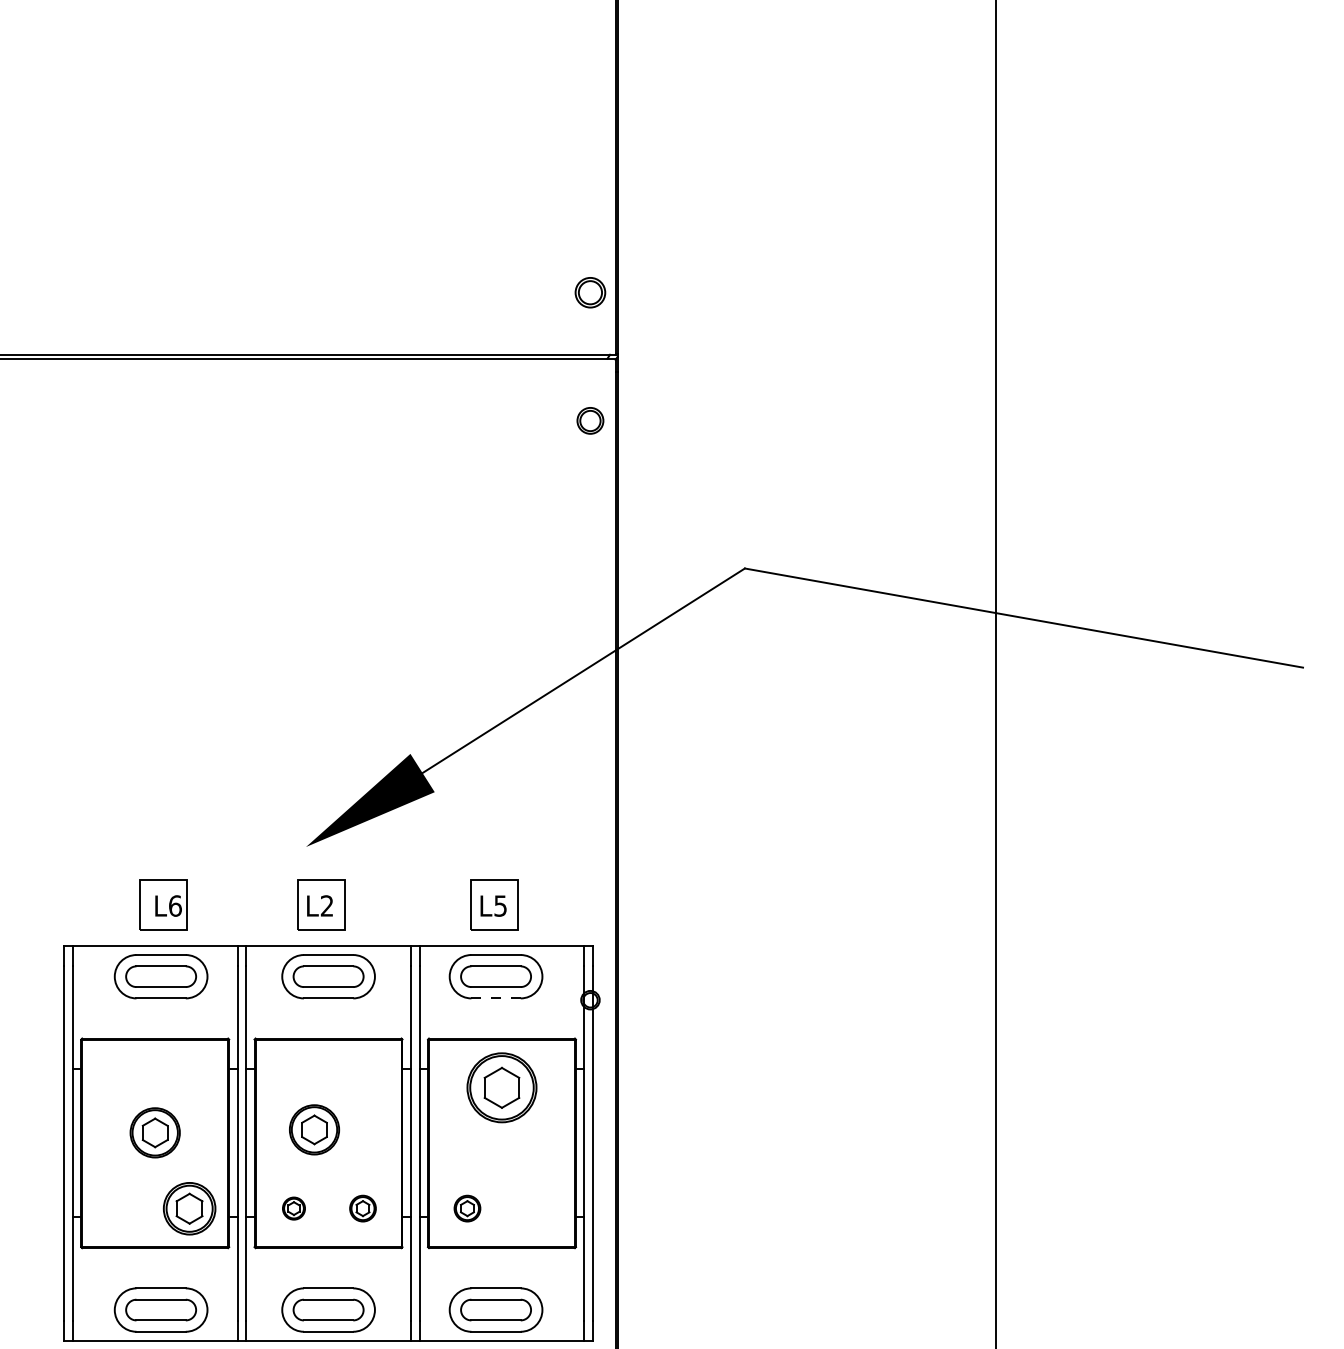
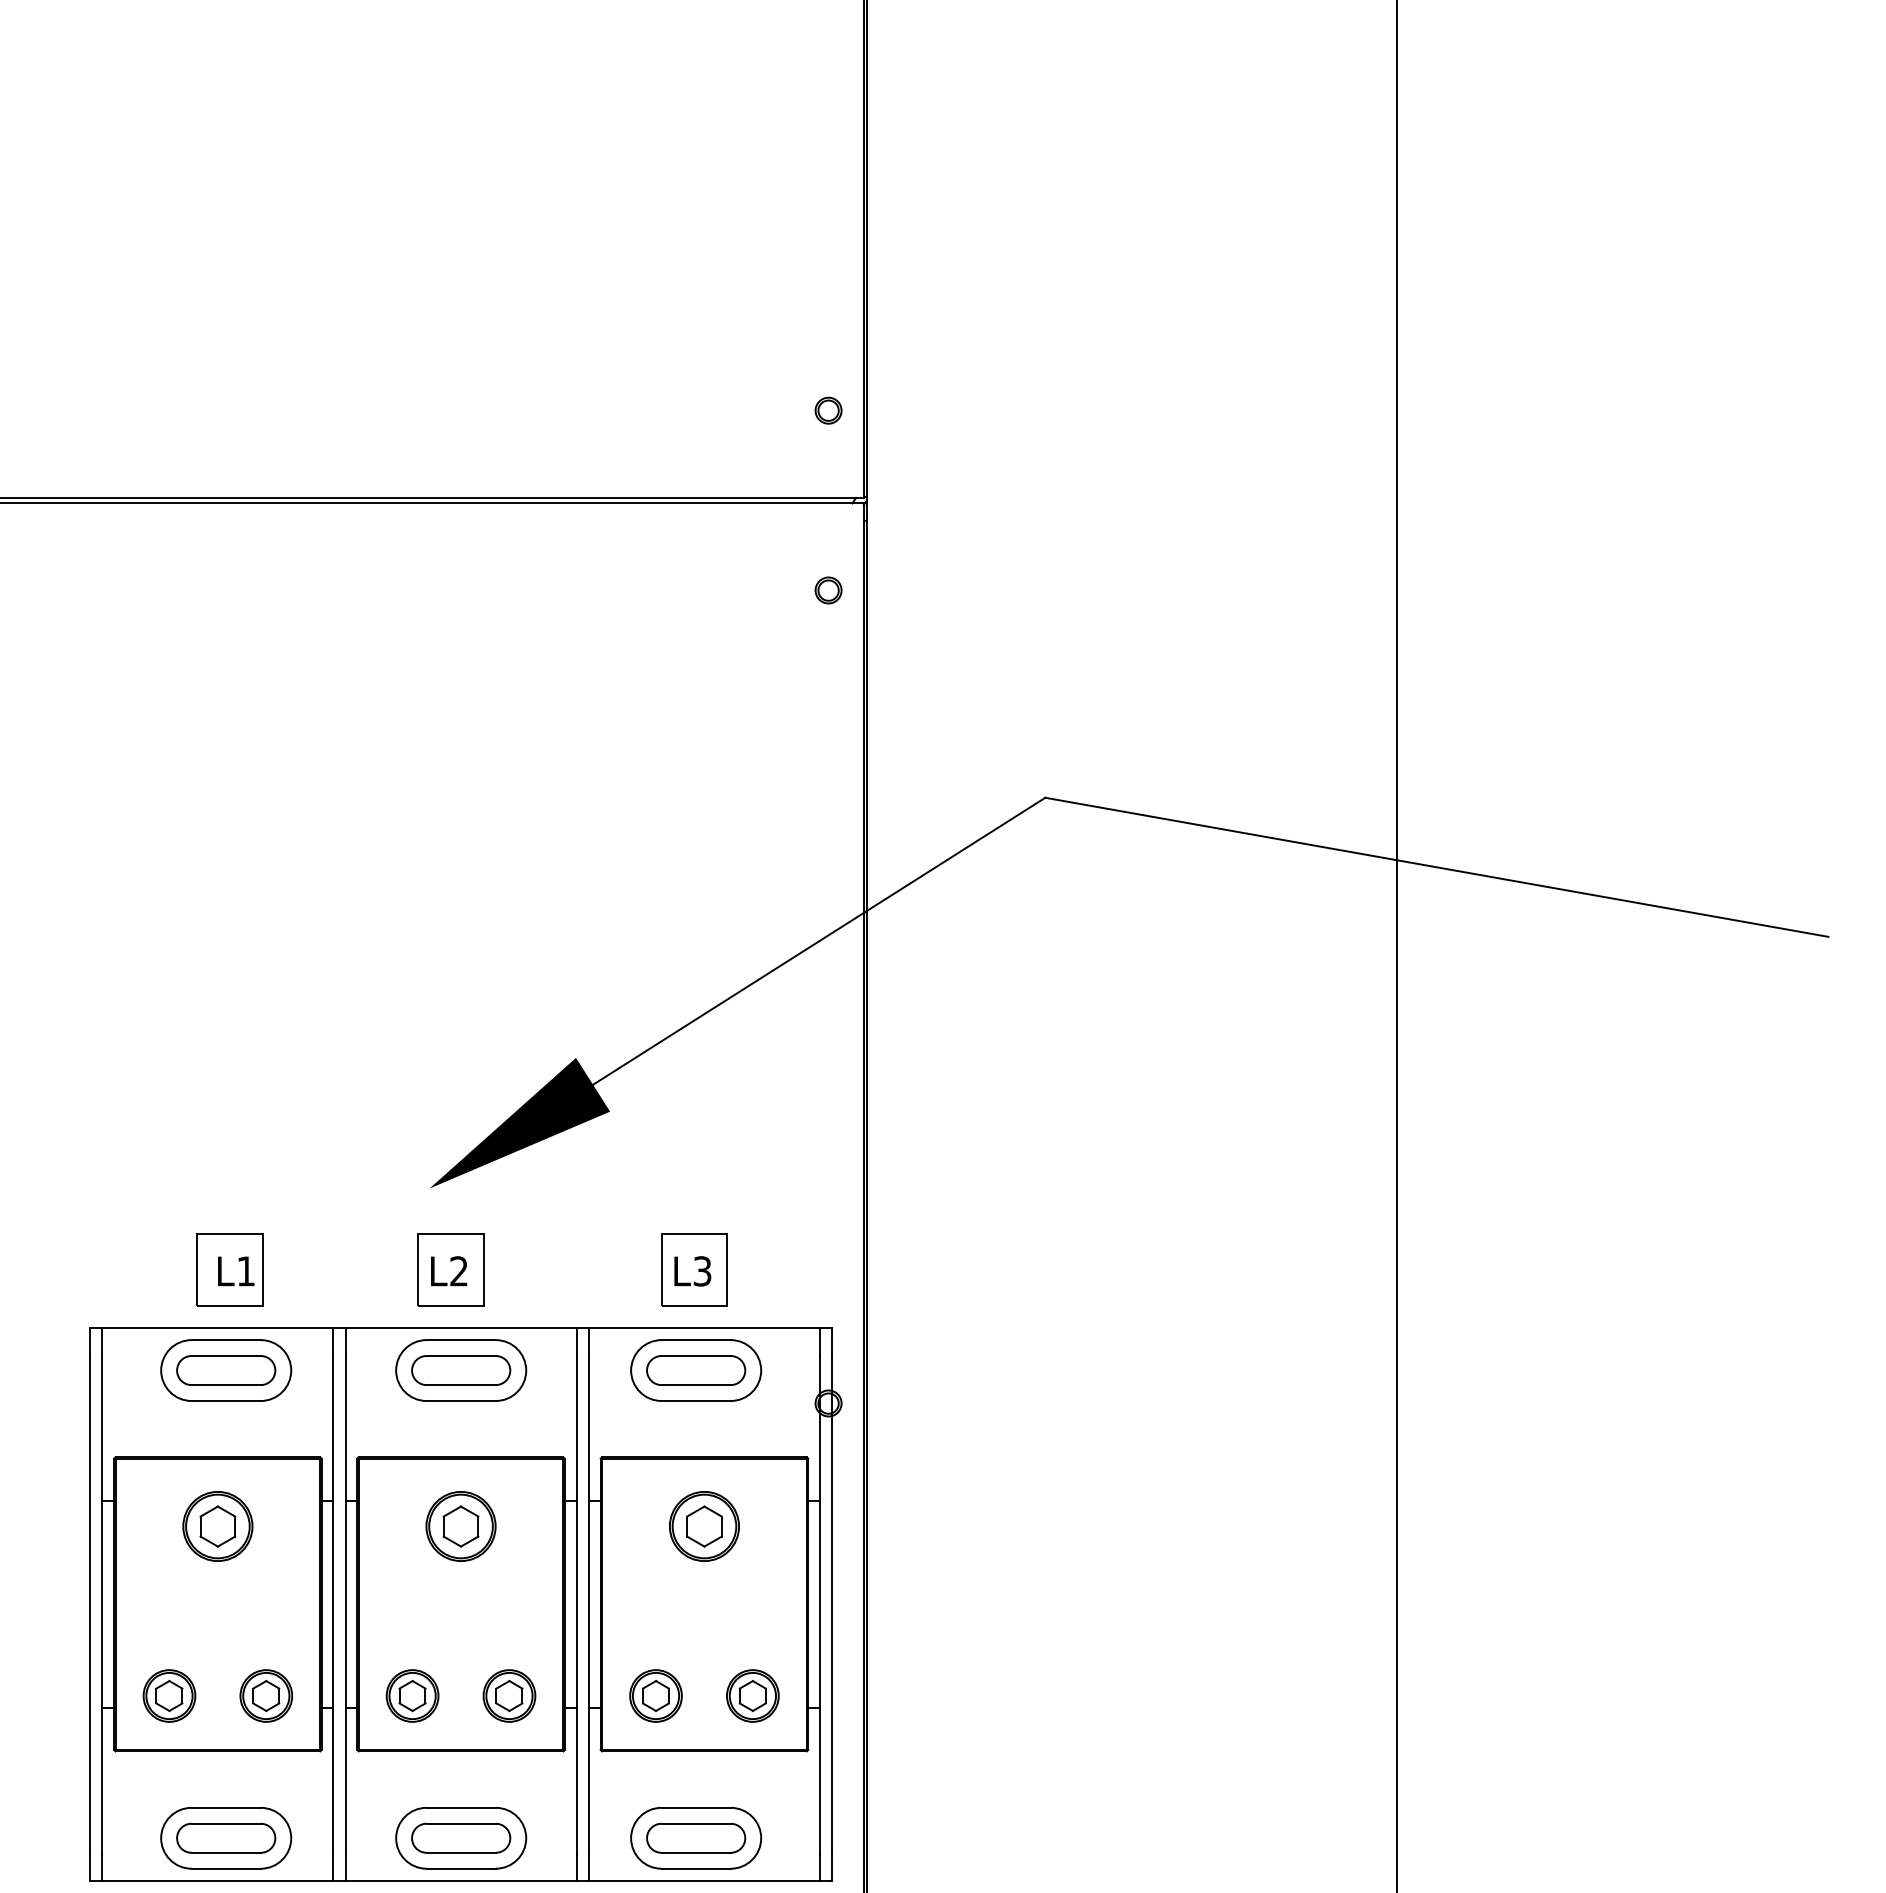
part: (590, 292) -> (828, 410), size x0.62
part: (590, 420) -> (828, 590), size x0.71
text: (175, 905) -> (246, 1270), L6 -> L1
text: (500, 905) -> (702, 1270), L5 -> L3
line: (496, 998) -> (696, 1401), dashed -> solid
part: (501, 1087) -> (703, 1525), size x0.71
part: (314, 1129) -> (461, 1525), moved
part: (154, 1132) -> (216, 1525), moved
part: (120, 1208) -> (169, 1695), added
part: (189, 1208) -> (266, 1695), size x0.71
part: (293, 1208) -> (411, 1695), size x1.67
part: (362, 1208) -> (508, 1695), size x1.43
part: (467, 1208) -> (656, 1695), size x1.43
part: (536, 1208) -> (752, 1695), added

